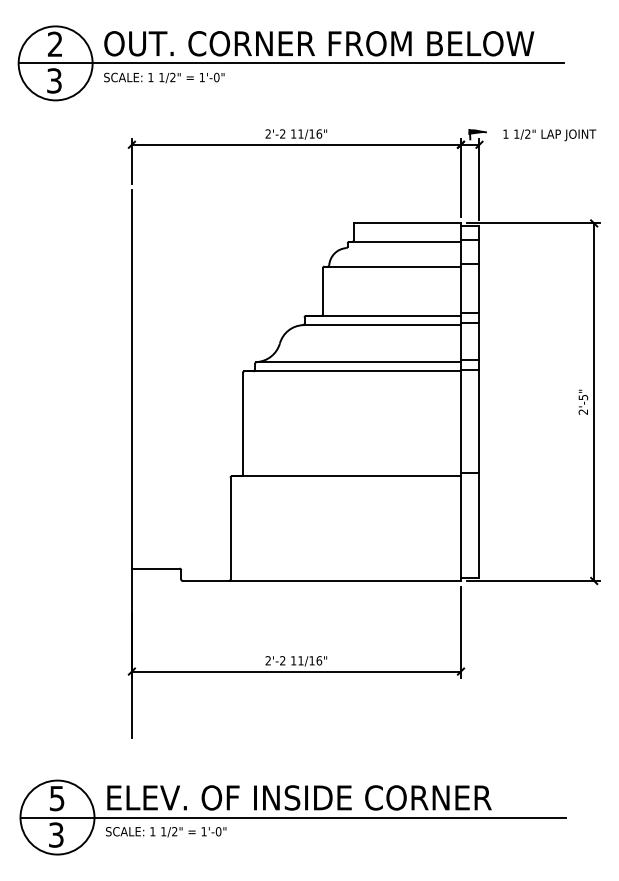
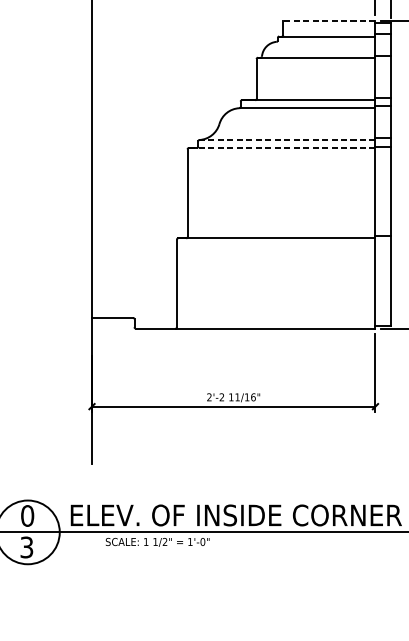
line: (407, 223) -> (329, 20), solid -> dashed
line: (358, 362) -> (287, 140), solid -> dashed
line: (352, 371) -> (282, 148), solid -> dashed
text: (56, 798) -> (27, 515), 5 -> 0
text: (166, 832) -> (157, 542), moved

